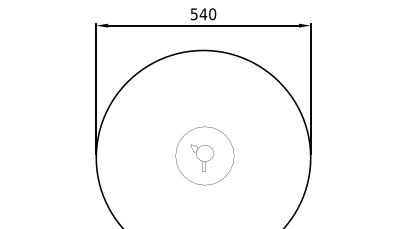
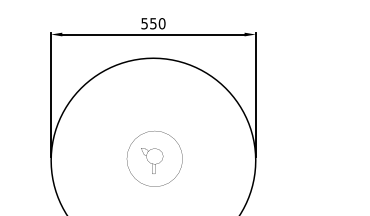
text: (203, 14) -> (153, 23), 540 -> 550

